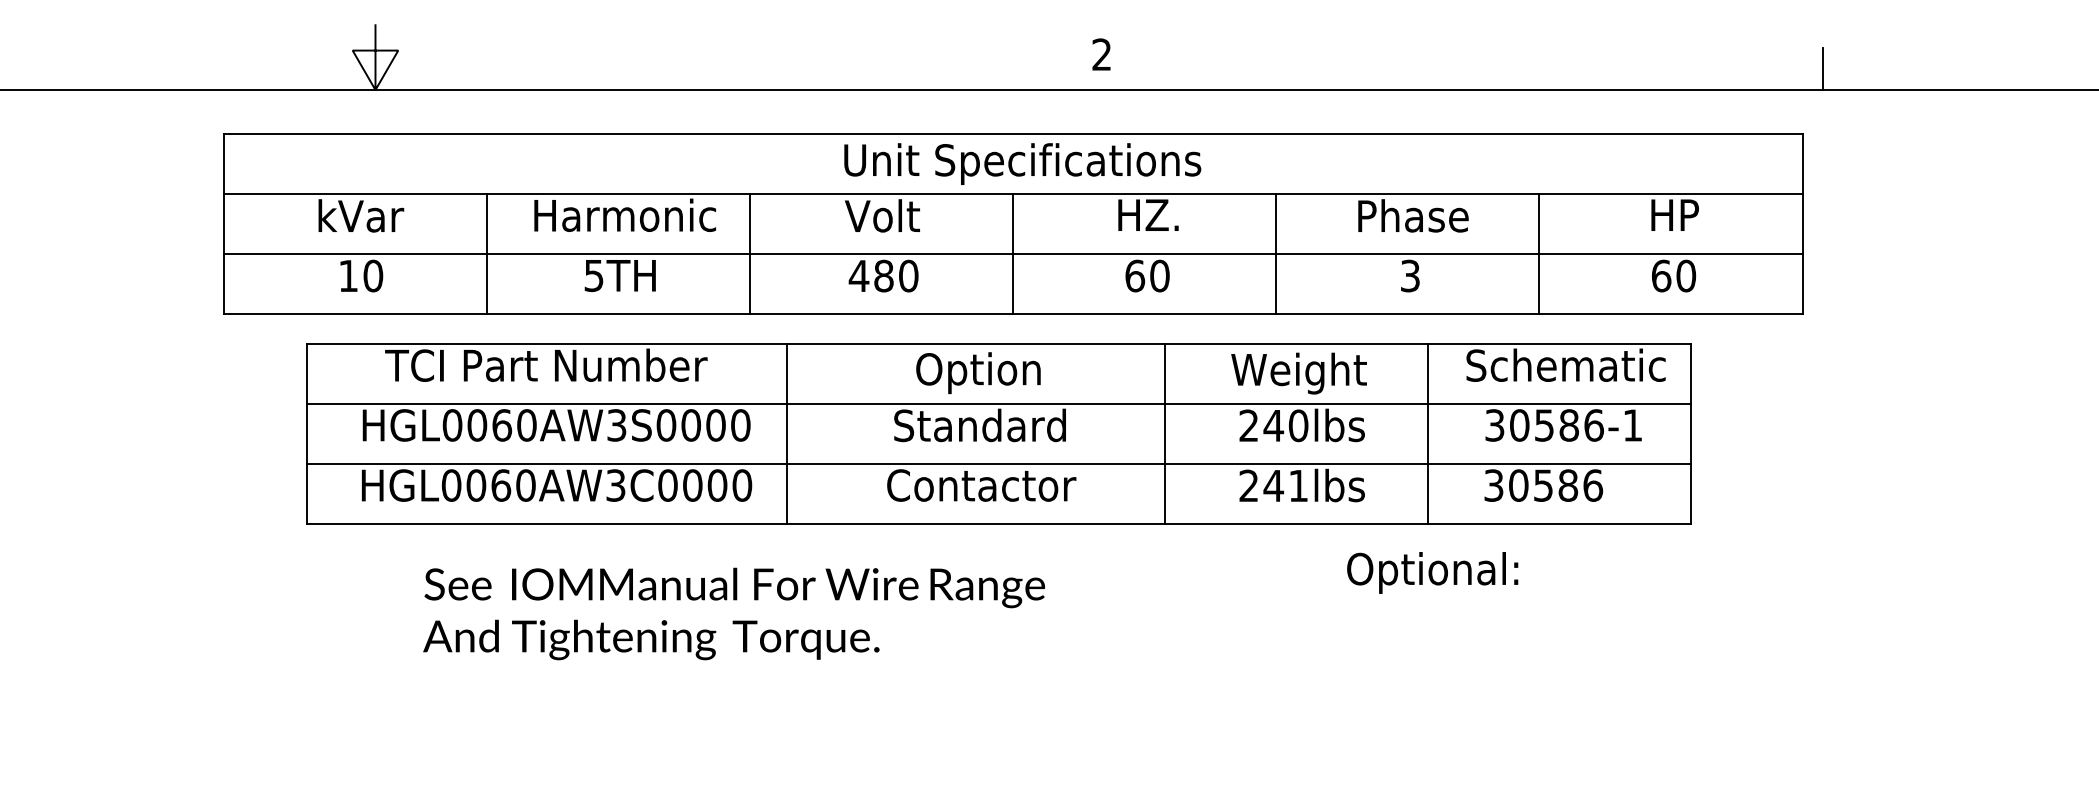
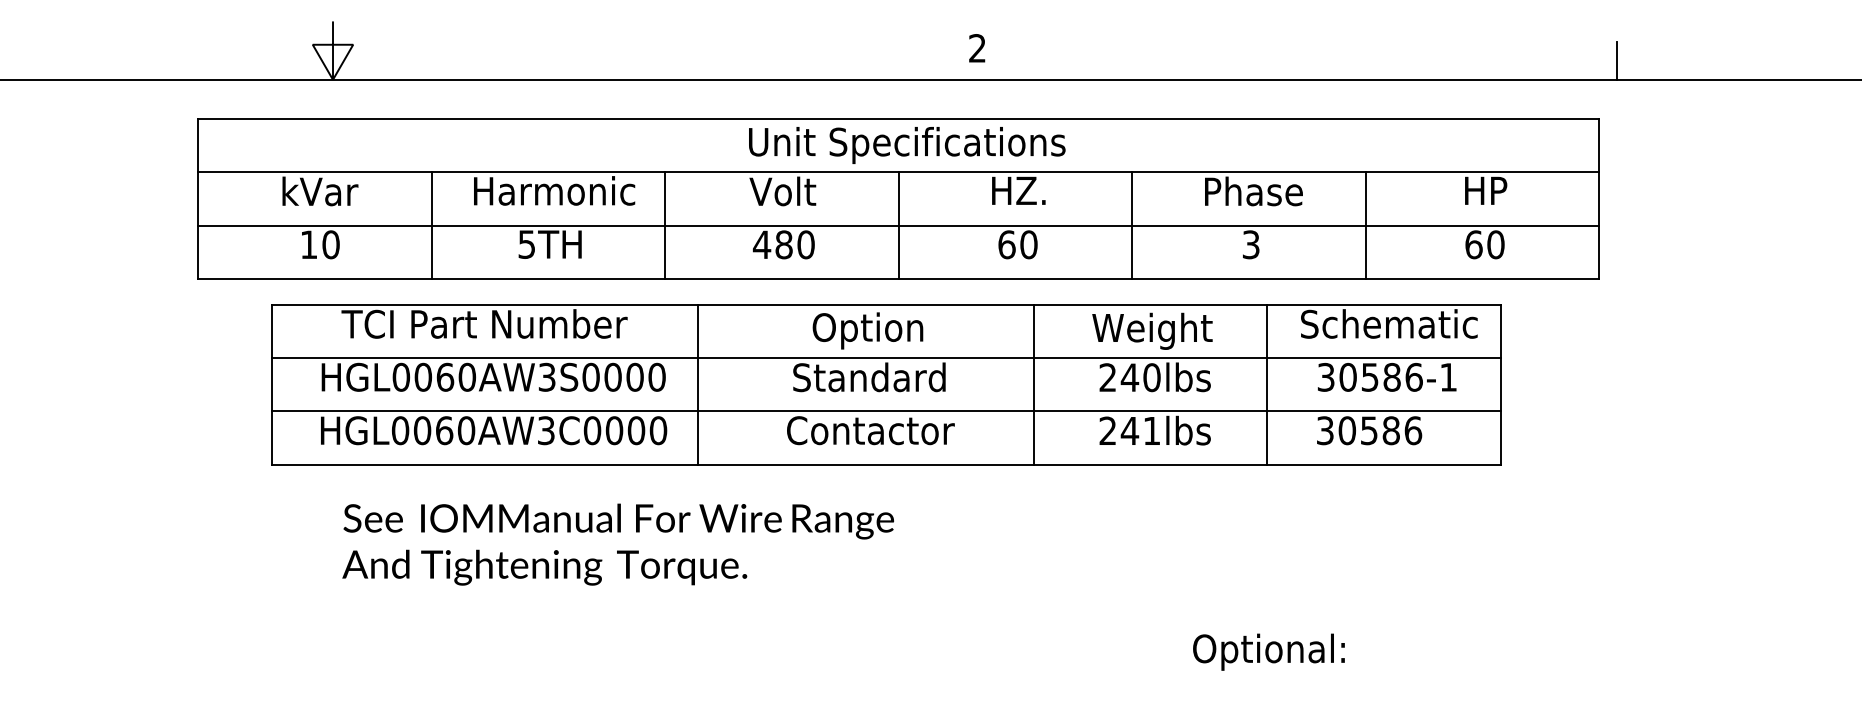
text: (1432, 572) -> (1268, 651), moved
text: (733, 613) -> (617, 544), moved

